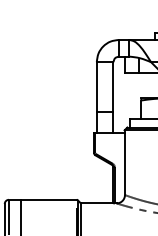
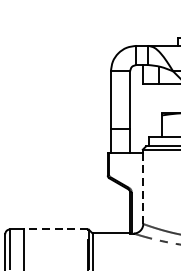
line: (124, 164) -> (142, 188), solid -> dashed
line: (49, 199) -> (56, 229), solid -> dashed

